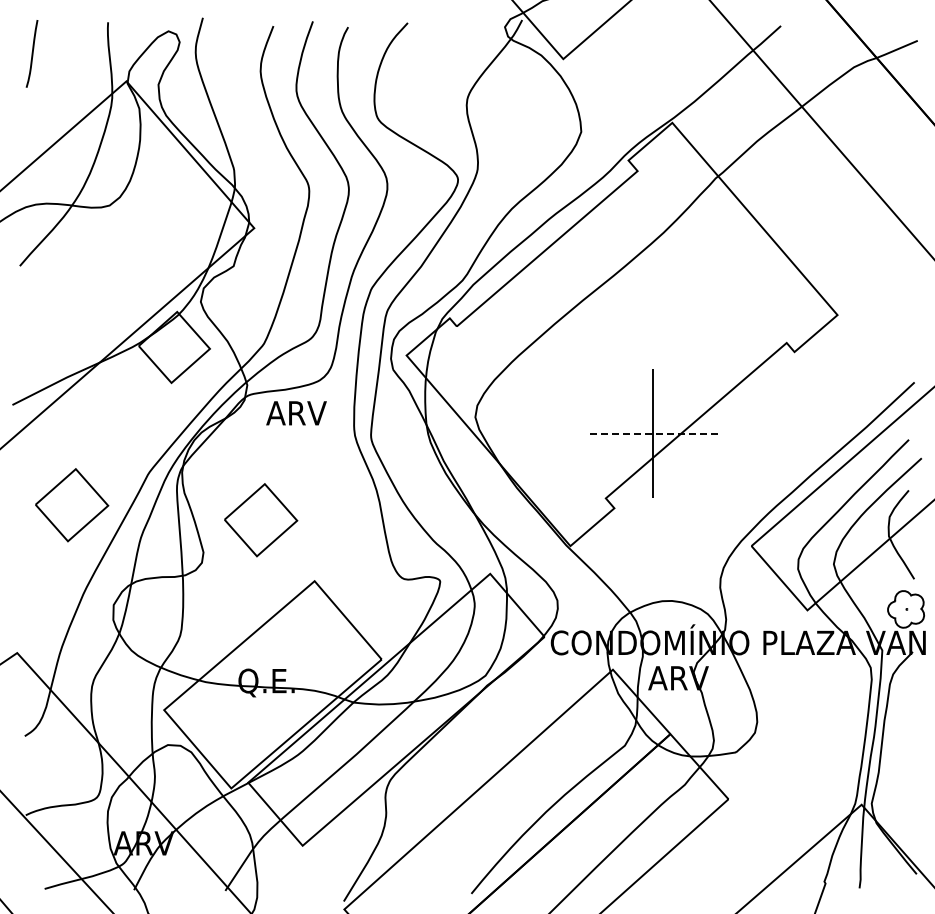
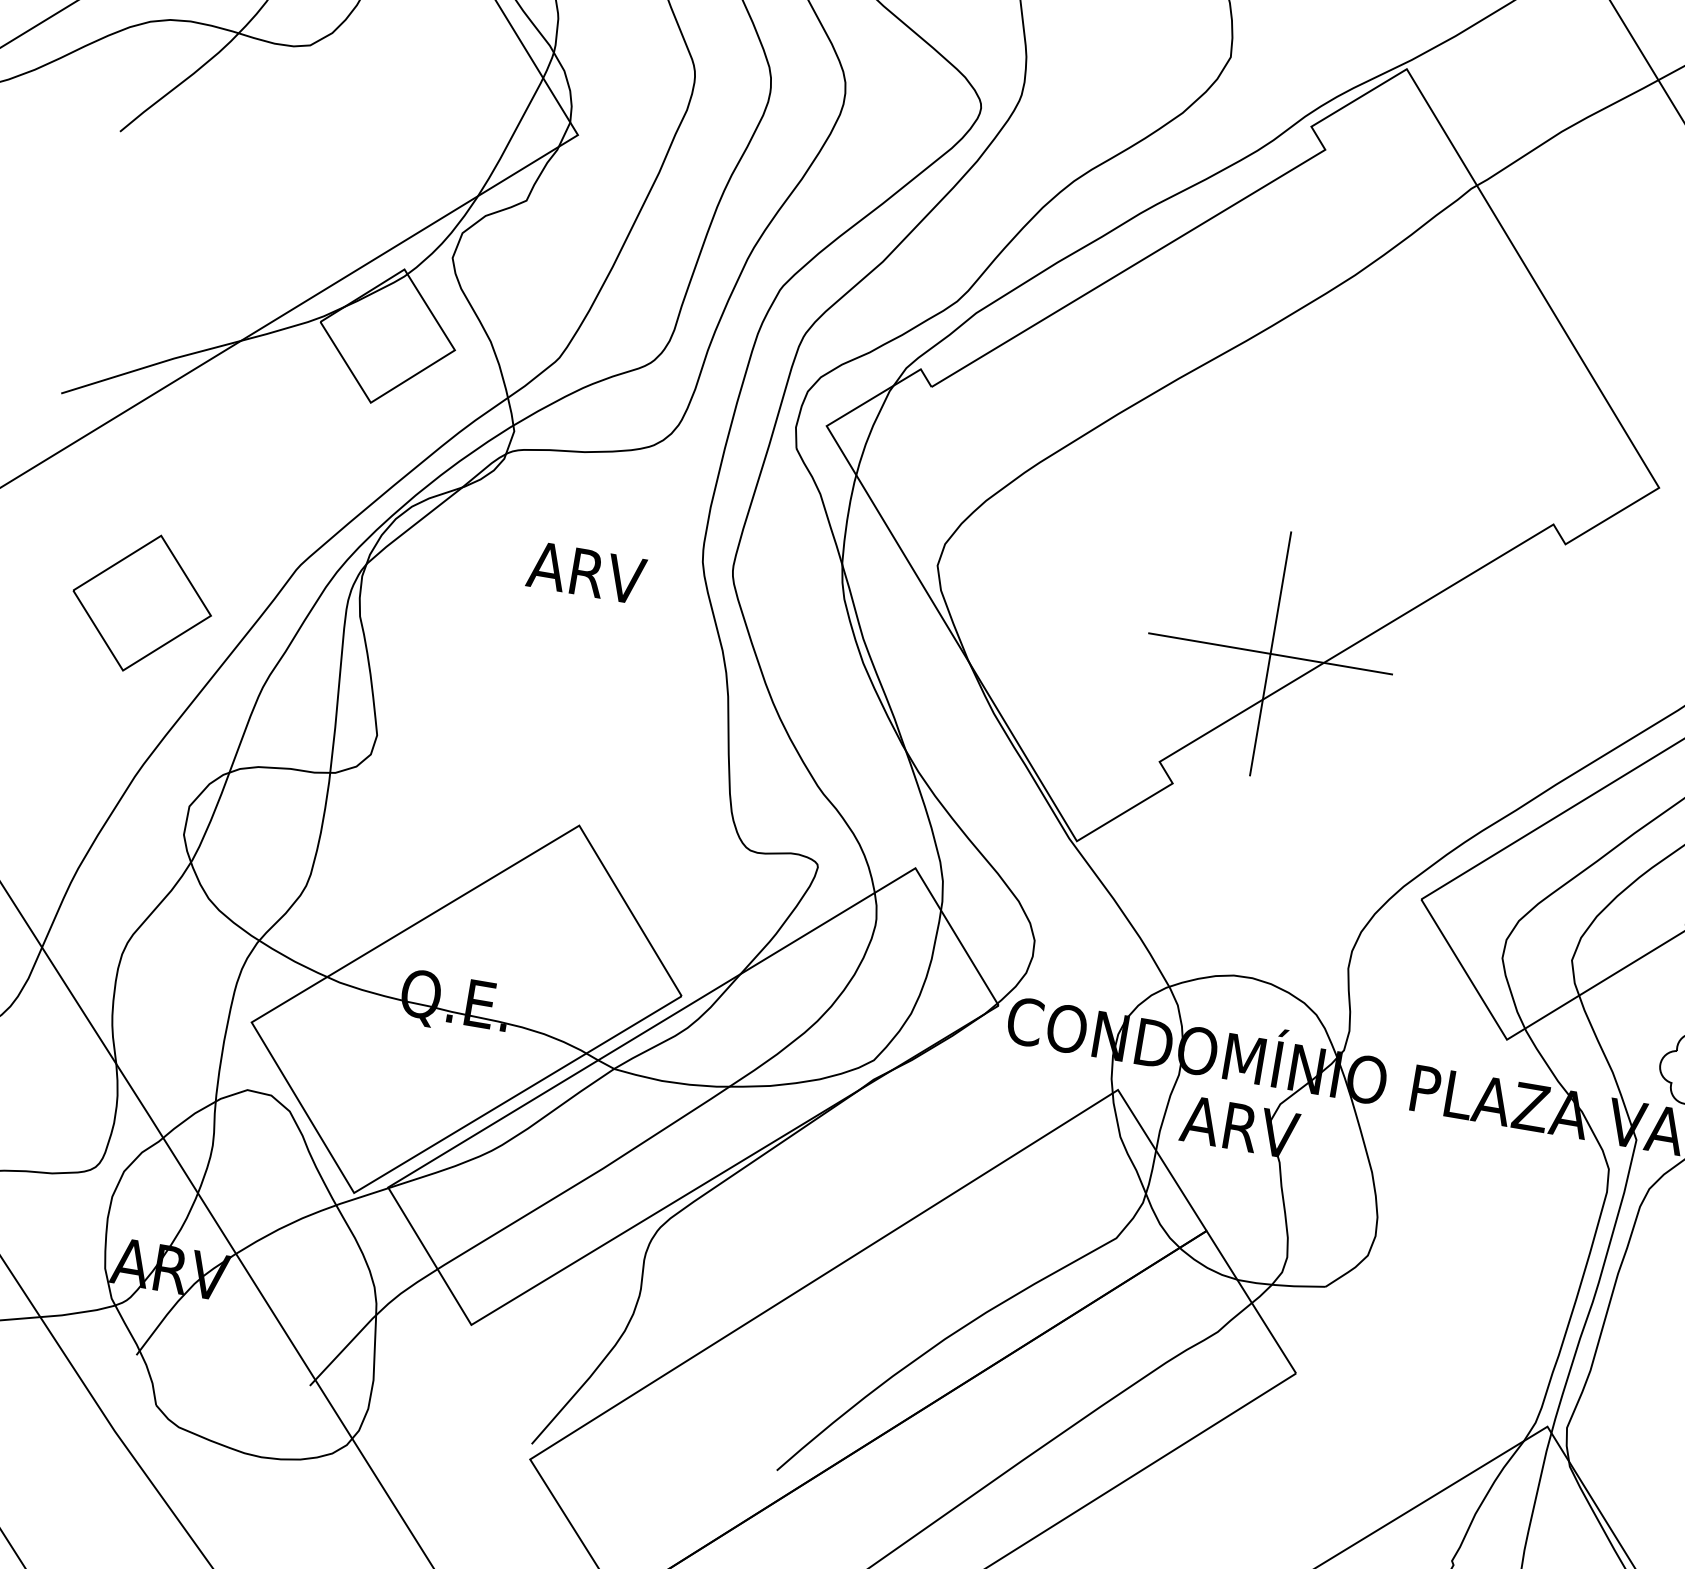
text: (296, 413) -> (586, 573), moved
line: (652, 433) -> (1269, 653), dashed -> solid
part: (261, 520) -> (497, 693), removed

